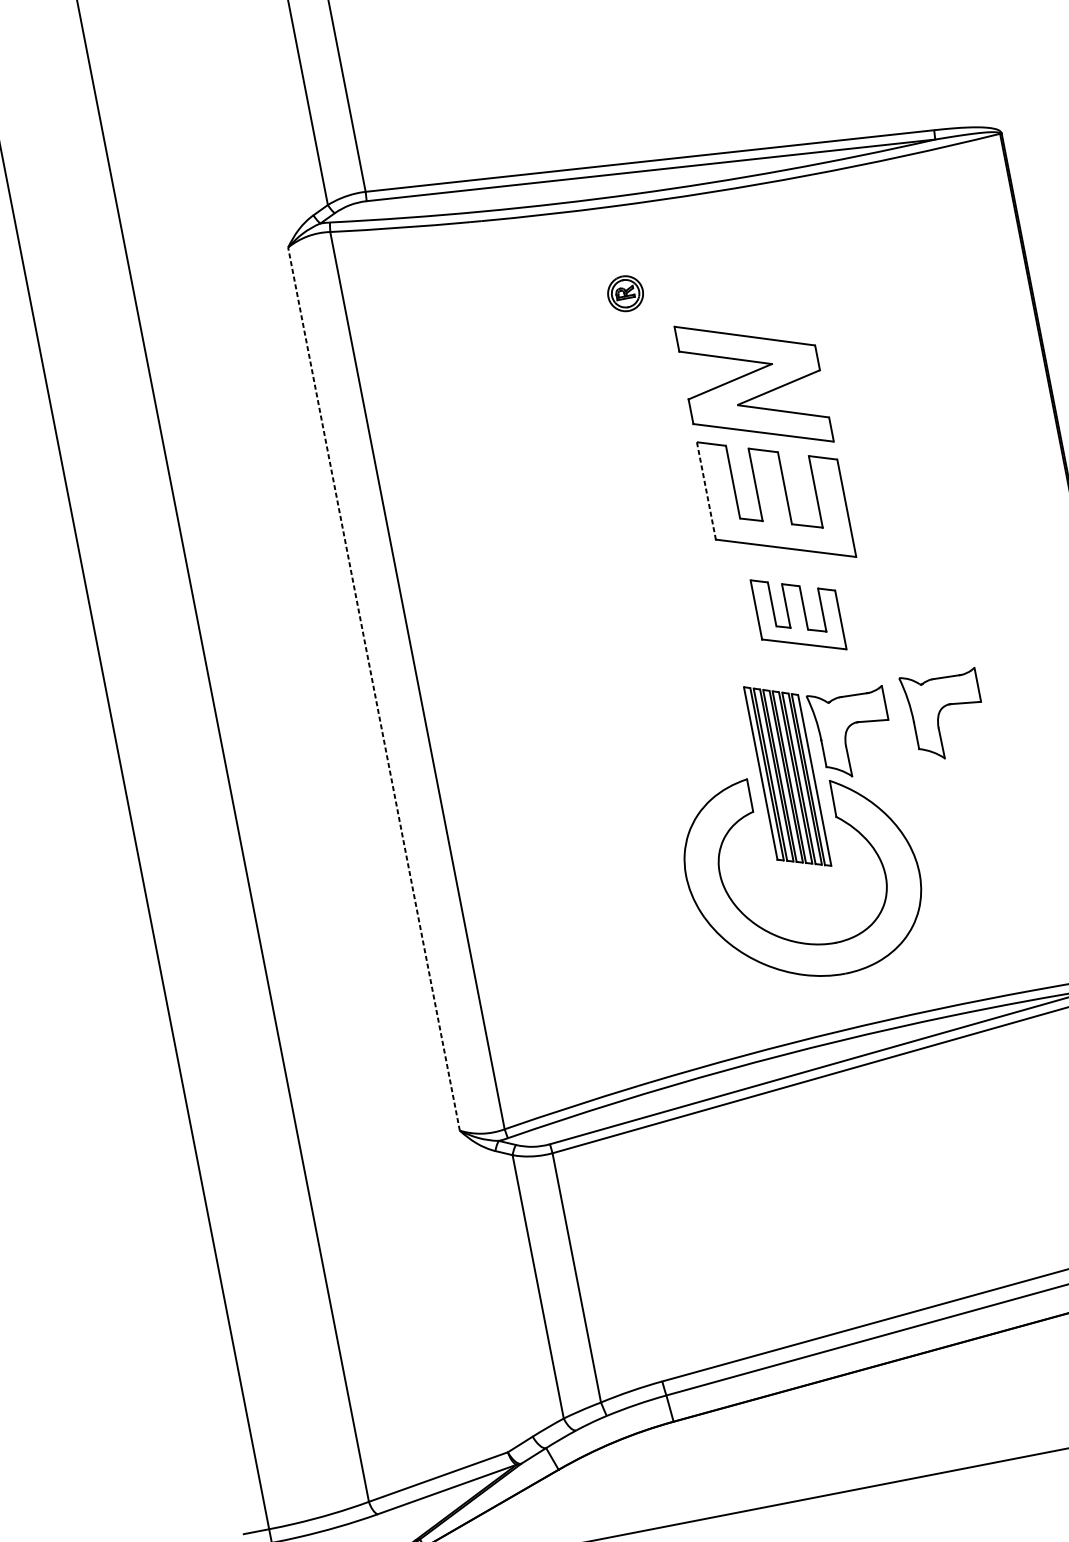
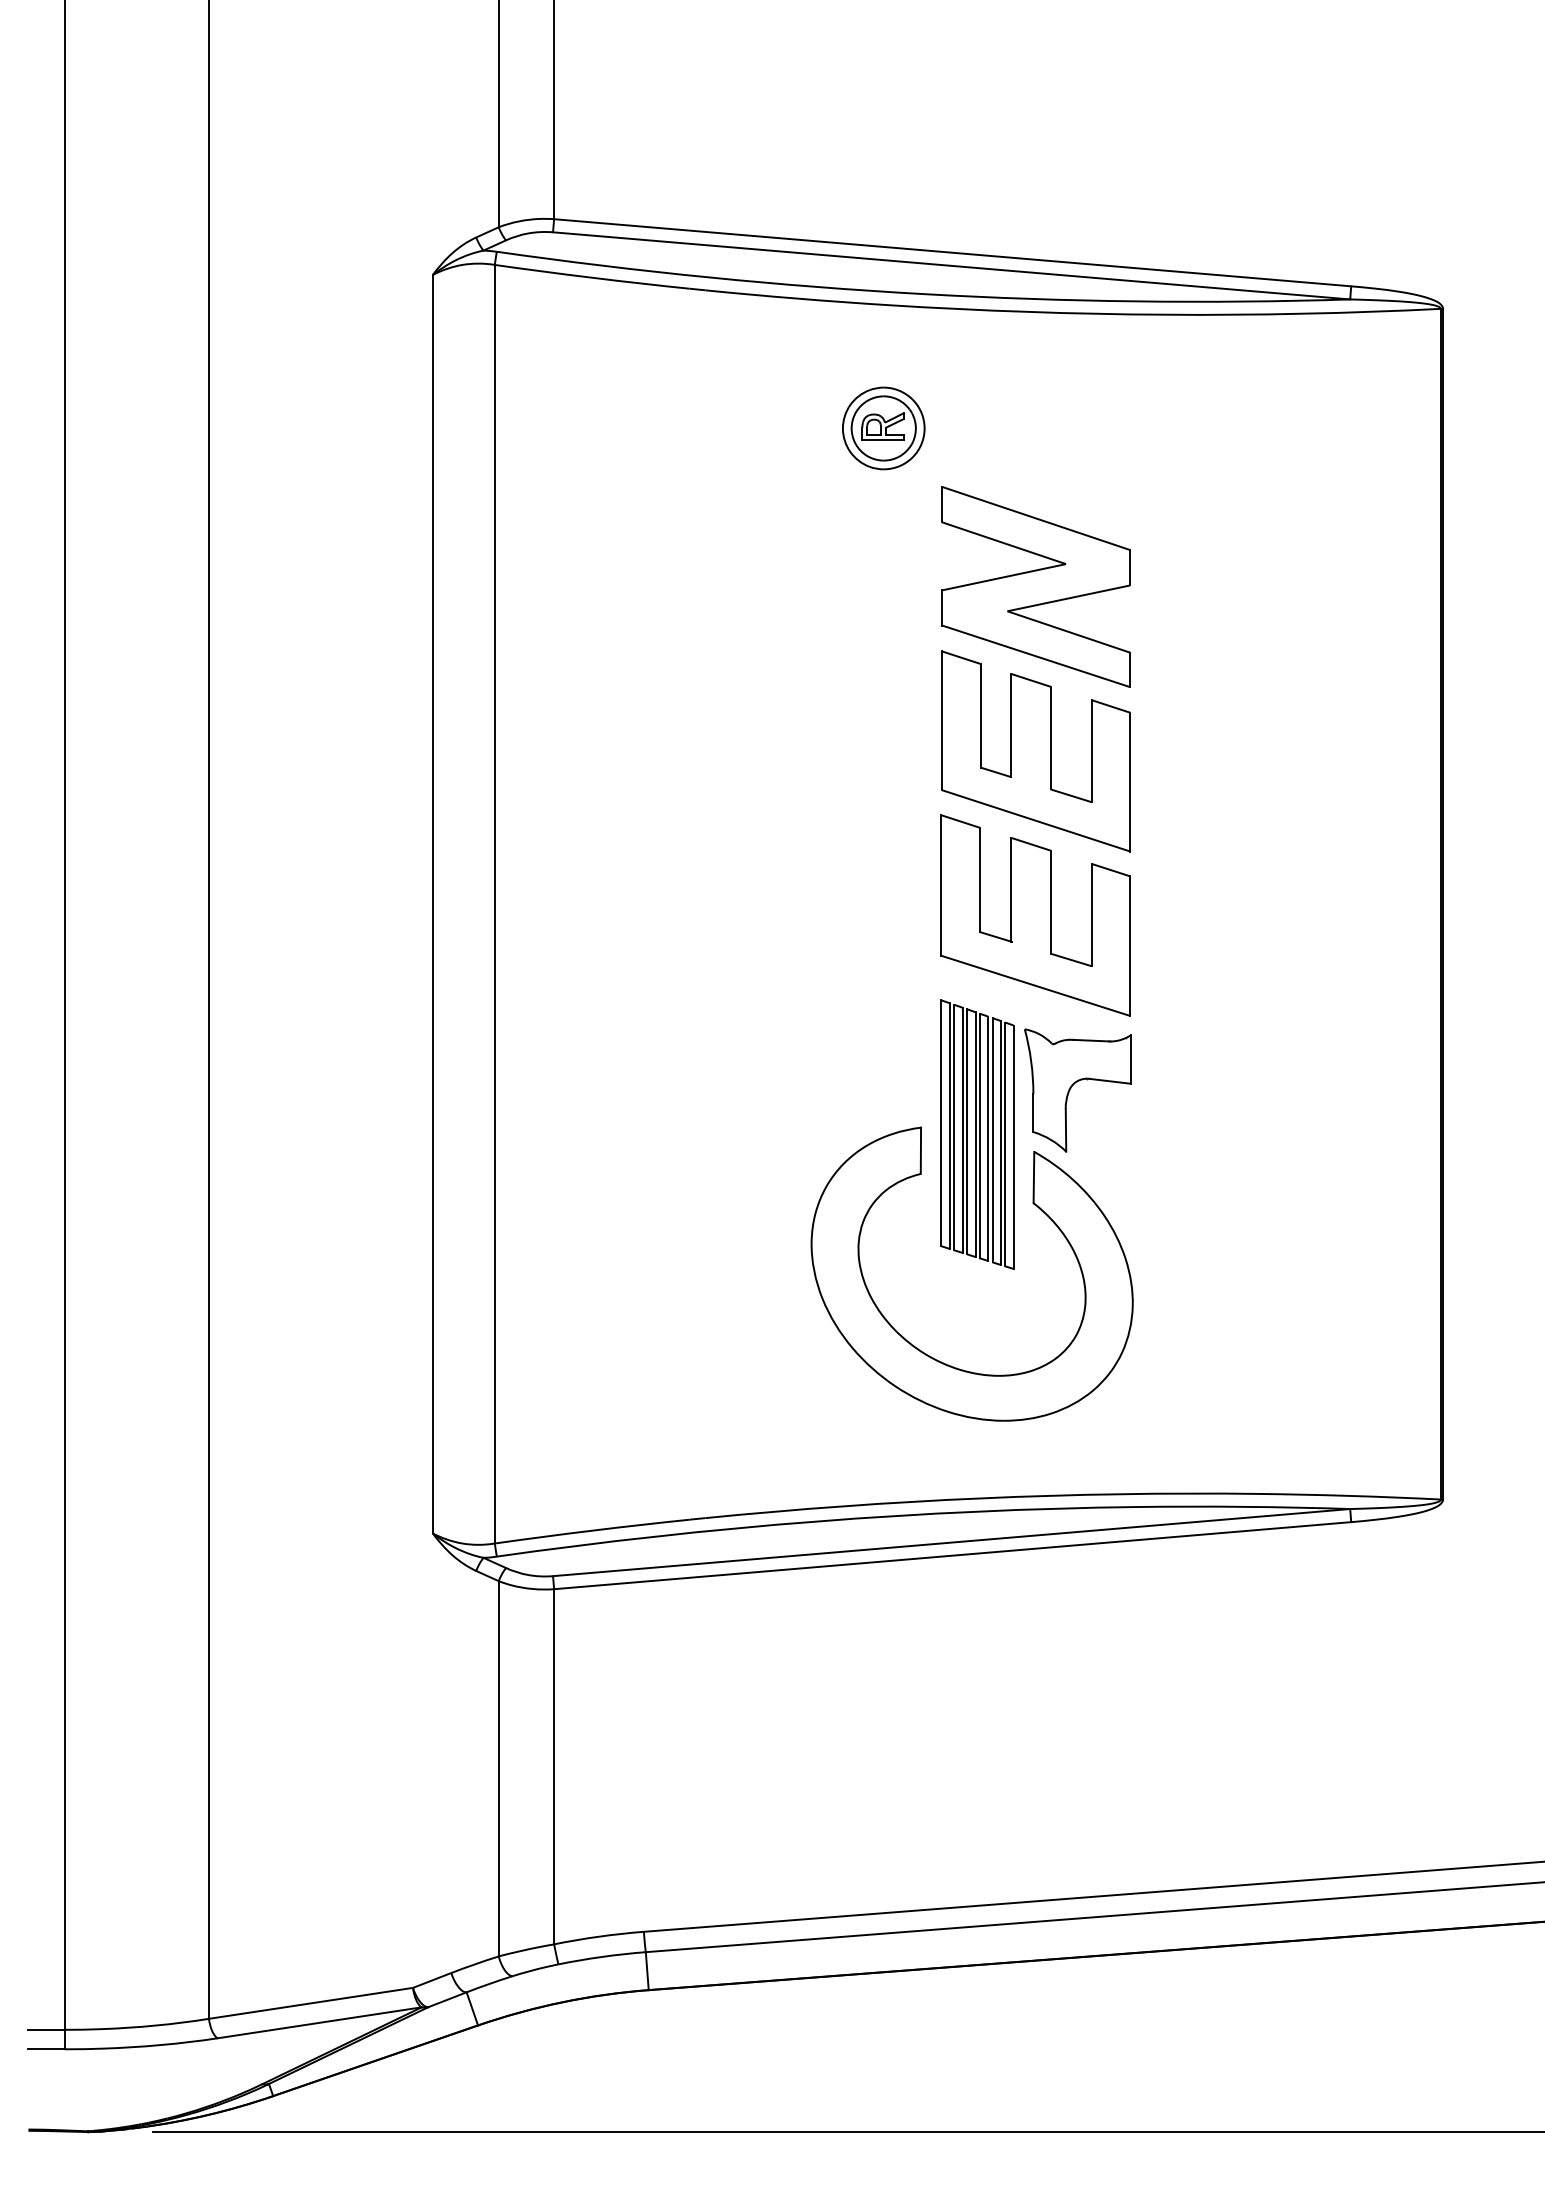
part: (625, 293) -> (883, 428), size x1.67
line: (706, 491) -> (942, 721), dashed -> solid
part: (798, 614) -> (1035, 915), size x1.67
line: (373, 688) -> (432, 903), dashed -> solid
part: (939, 713) -> (1203, 1088), removed

